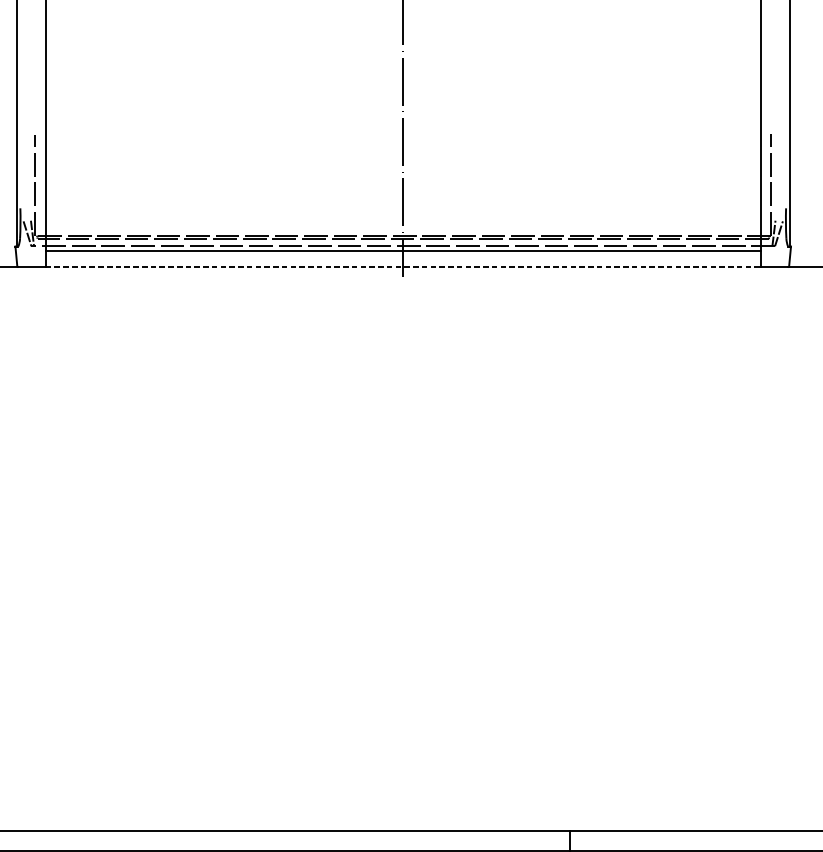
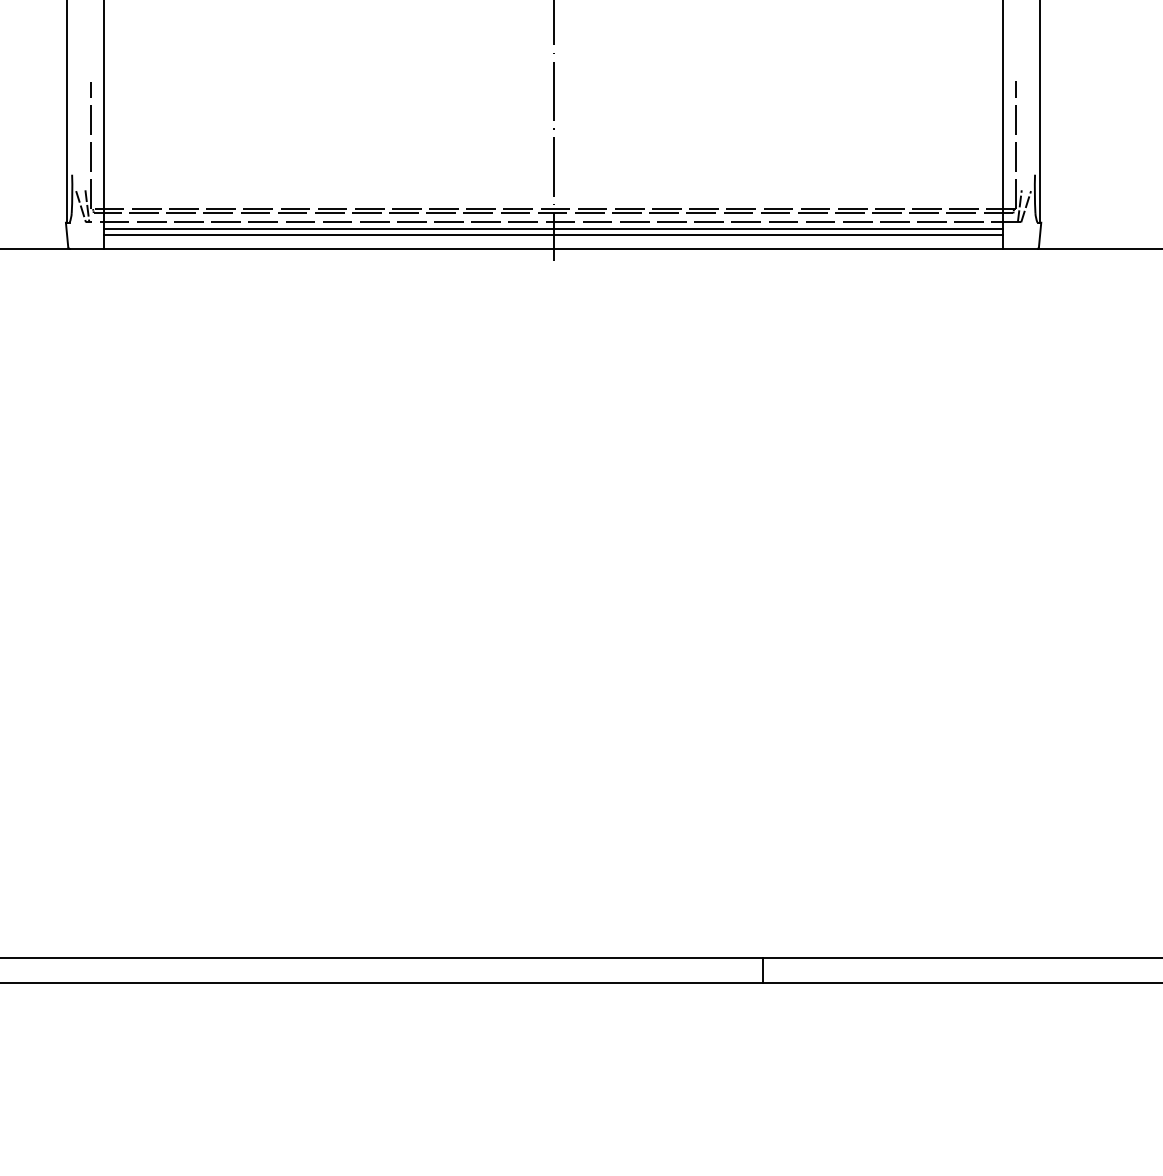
line: (403, 255) -> (553, 234), added
line: (403, 266) -> (553, 248), dashed -> solid

